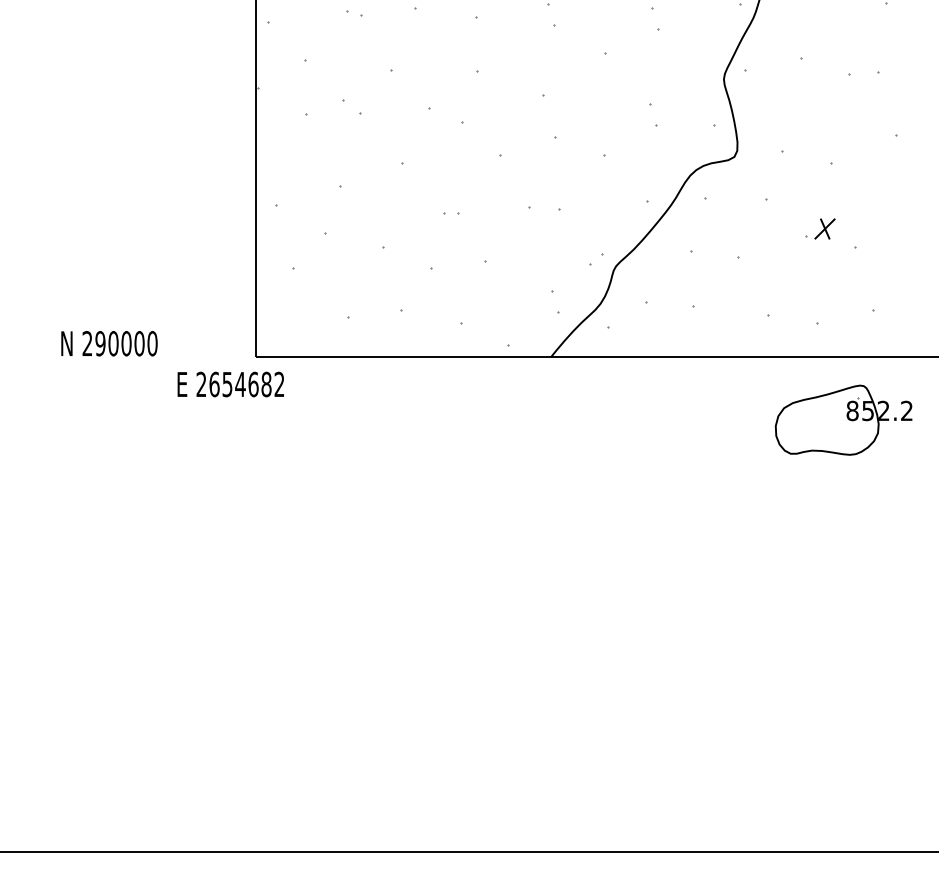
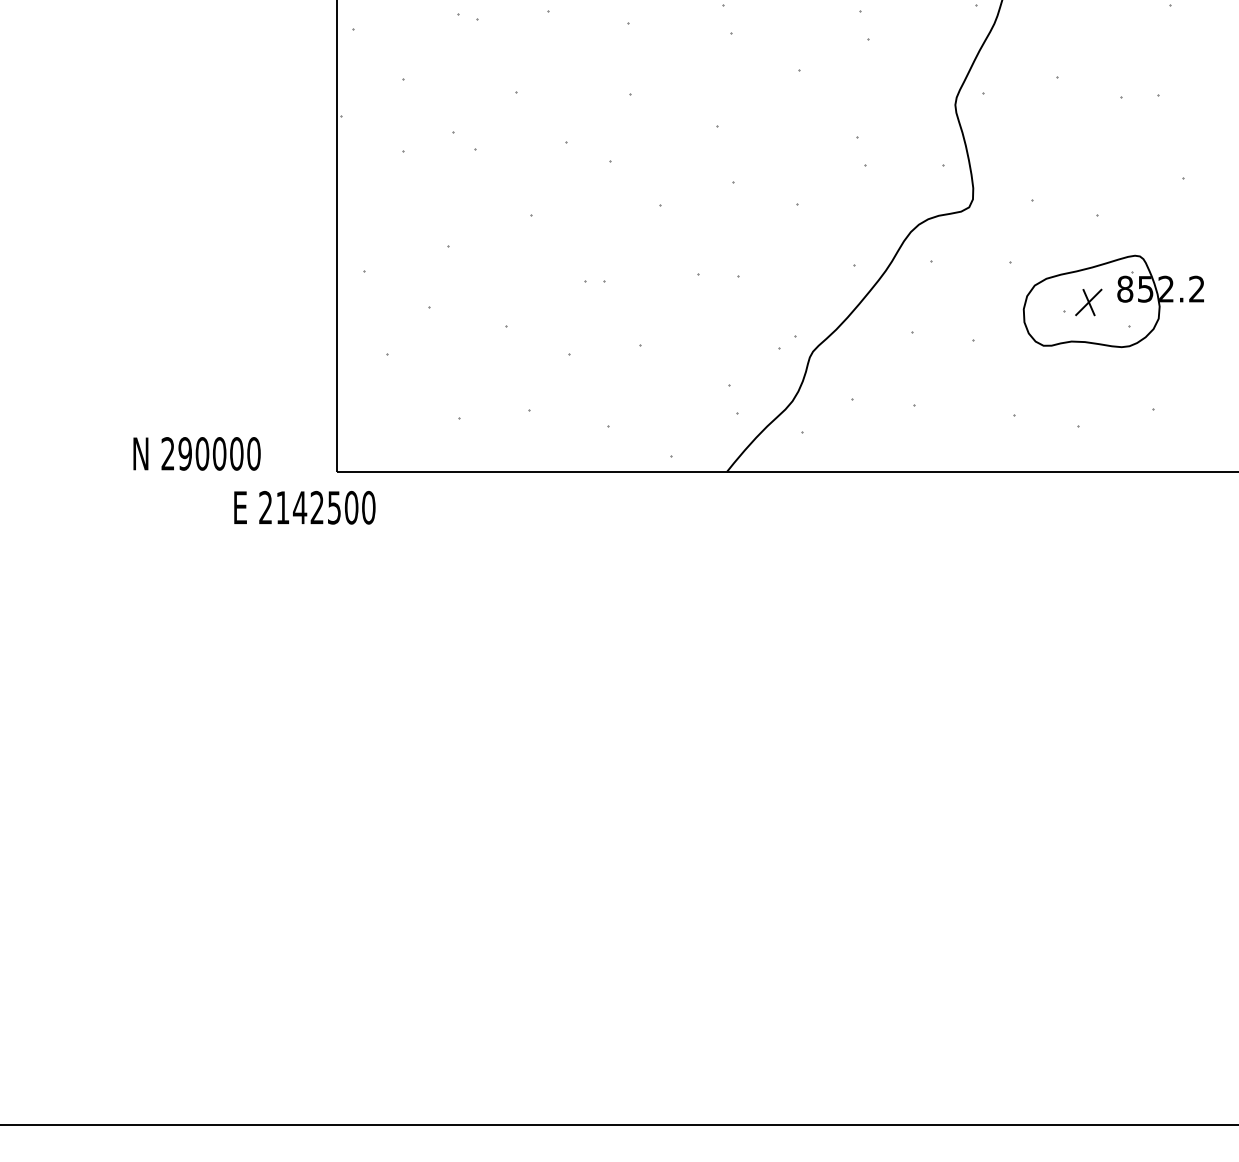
text: (109, 343) -> (197, 453), moved
text: (246, 384) -> (325, 507), 2654682 -> 2142500
part: (843, 419) -> (1113, 300), moved

